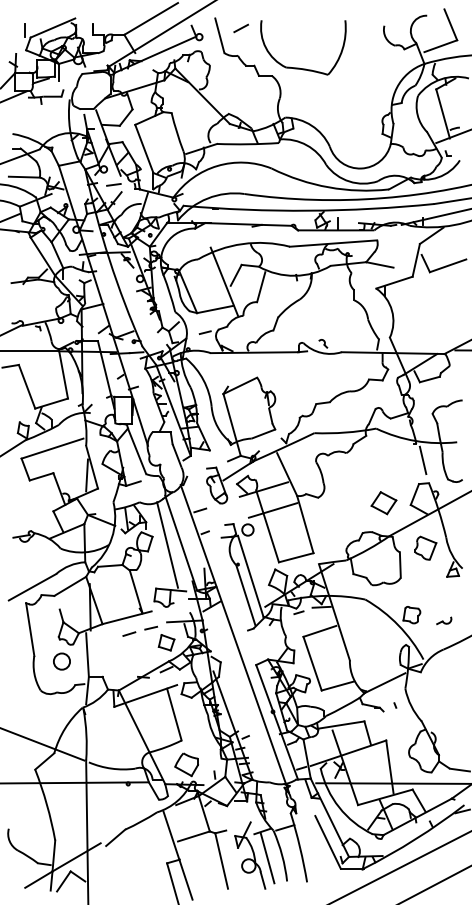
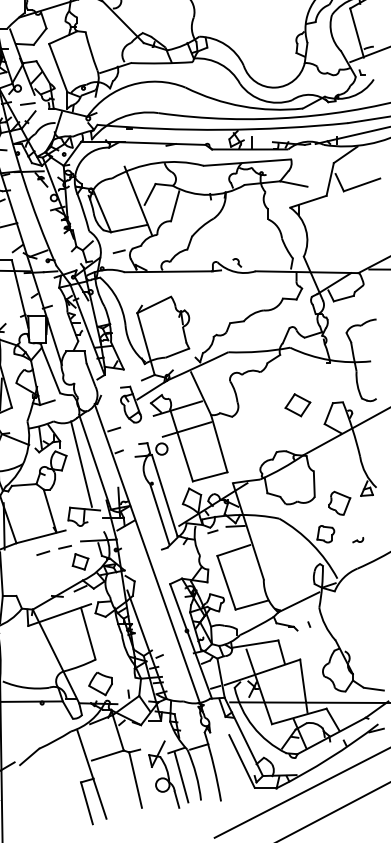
line: (422, 460) -> (336, 379), removed
part: (383, 503) -> (297, 405), moved
part: (425, 547) -> (339, 502), moved
part: (444, 620) -> (358, 539), size x0.7

